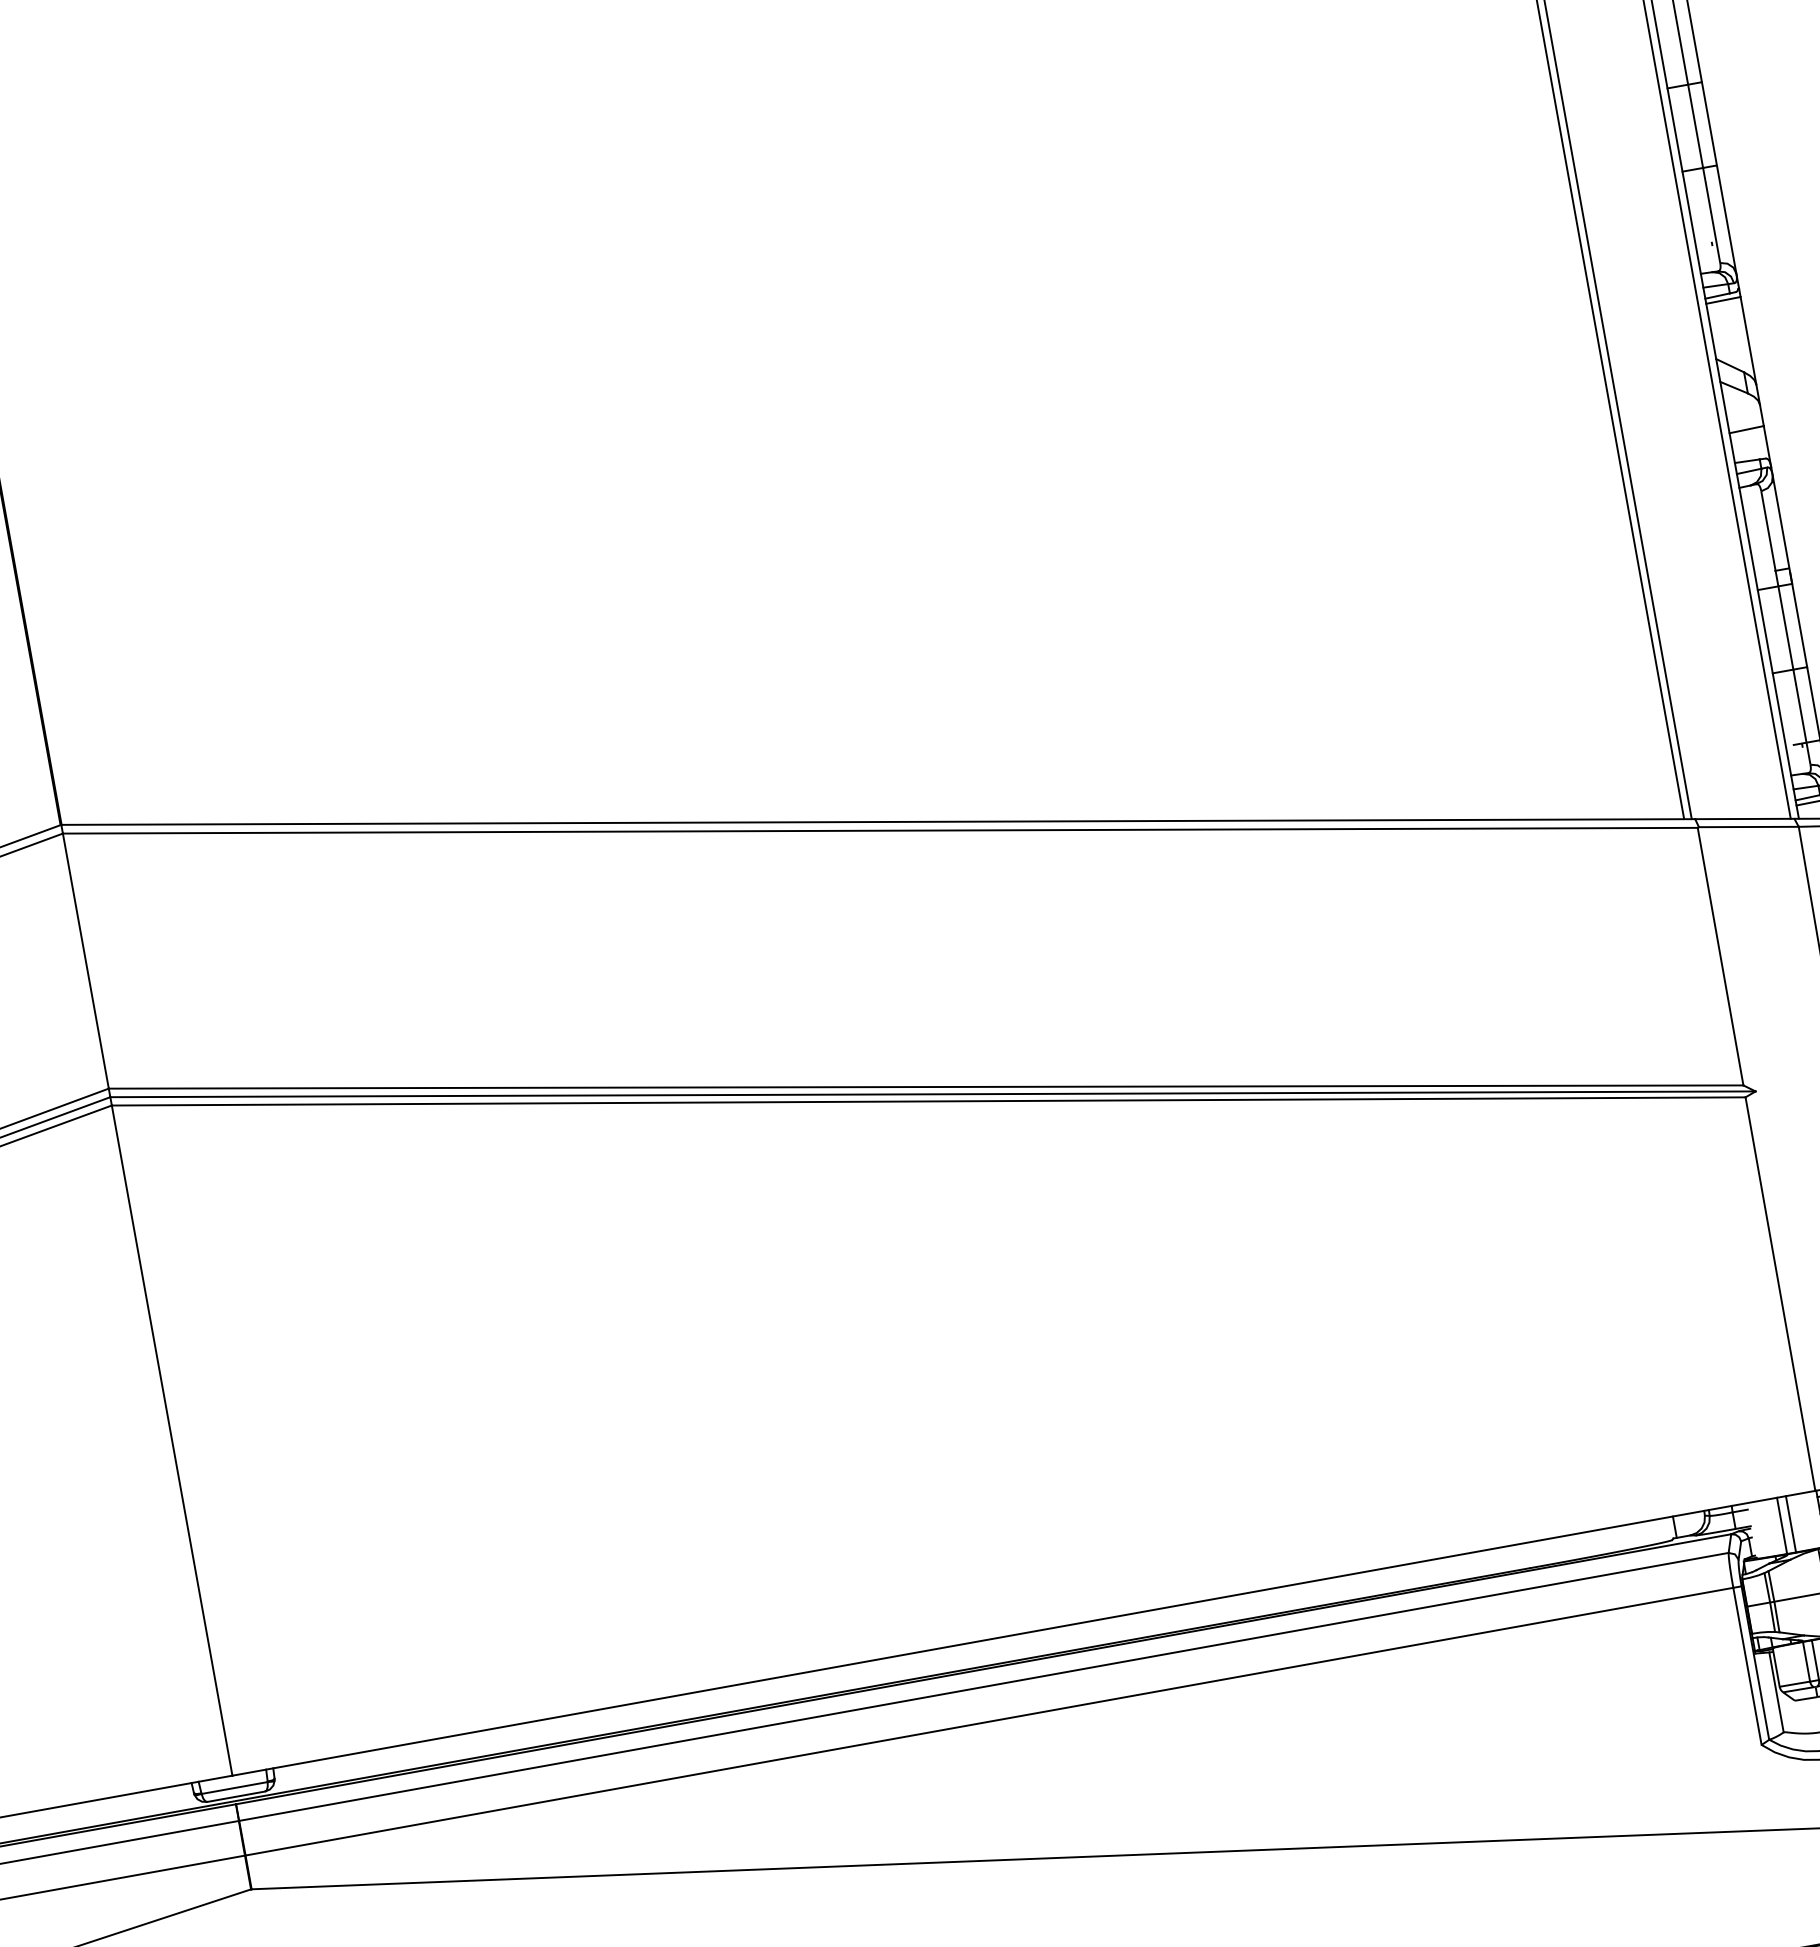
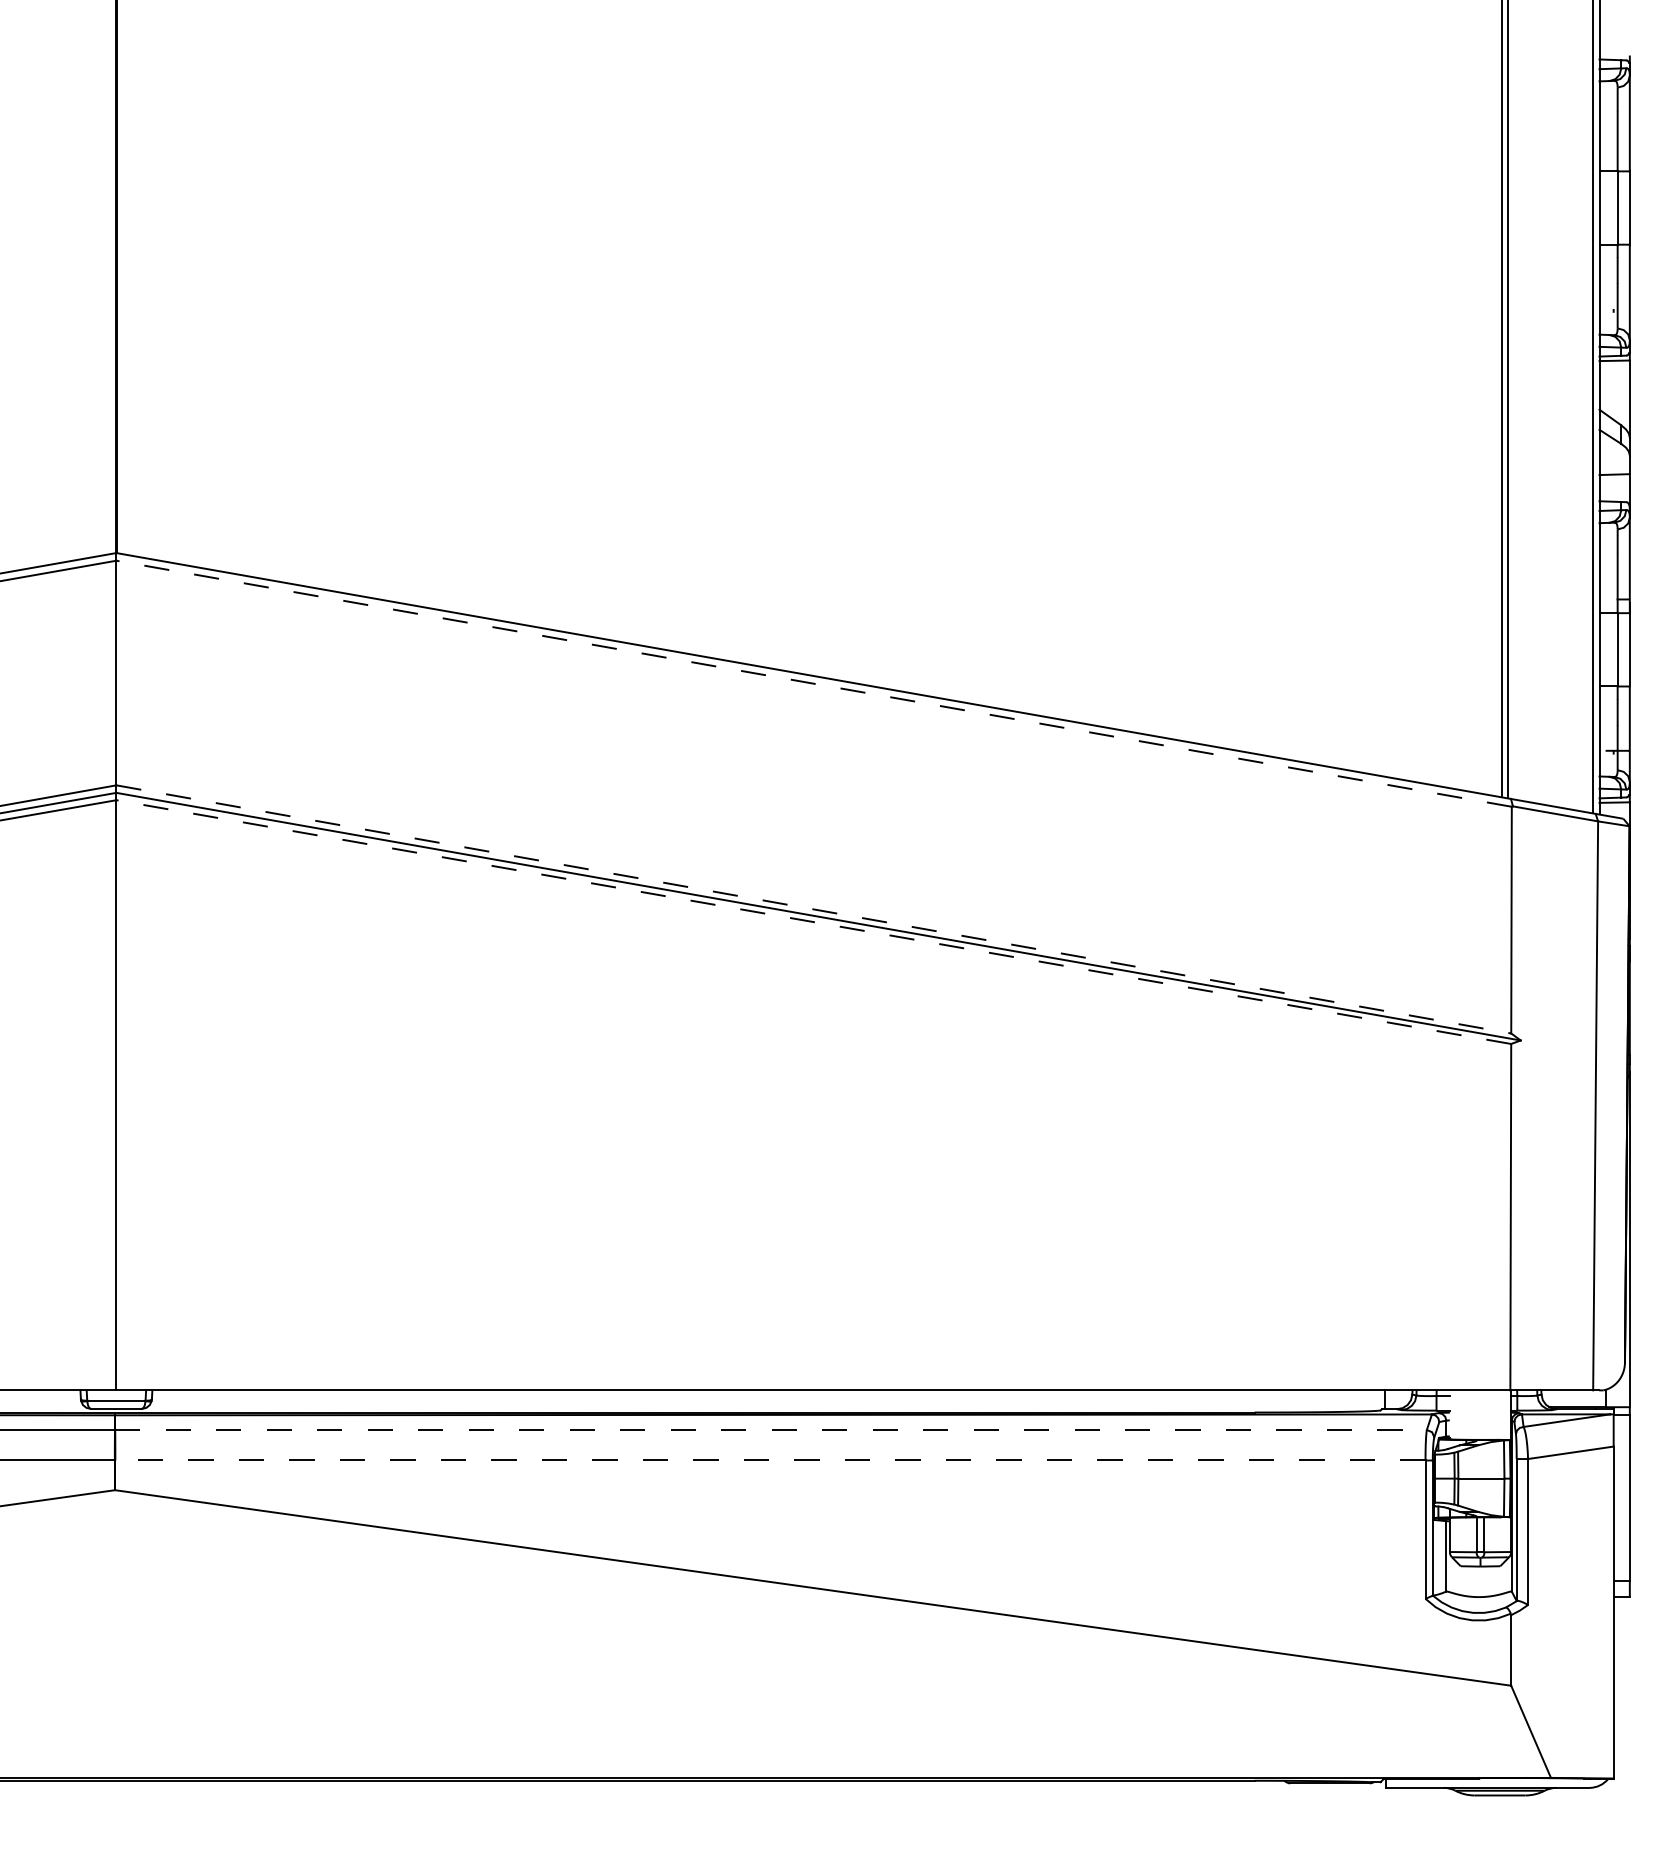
line: (879, 830) -> (813, 683), solid -> dashed
line: (926, 1086) -> (814, 909), solid -> dashed
line: (928, 1101) -> (813, 922), solid -> dashed
line: (1790, 1523) -> (1484, 1414), removed
line: (1781, 1525) -> (1476, 1414), removed
line: (984, 1686) -> (771, 1429), solid -> dashed
line: (988, 1721) -> (769, 1460), solid -> dashed

